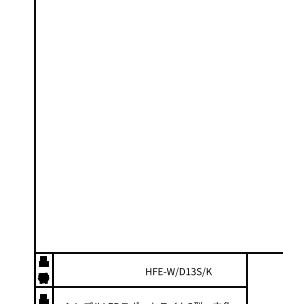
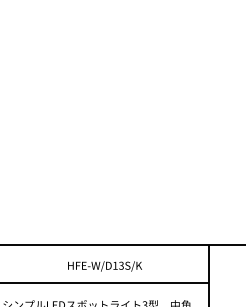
text: (178, 271) -> (104, 265), moved

